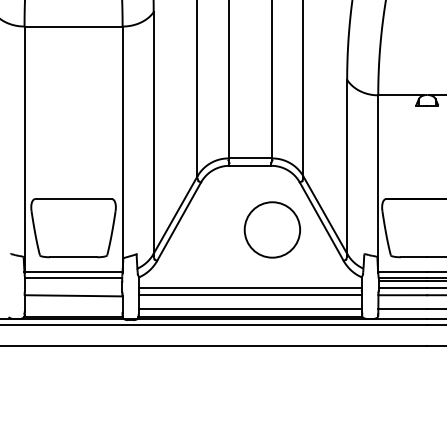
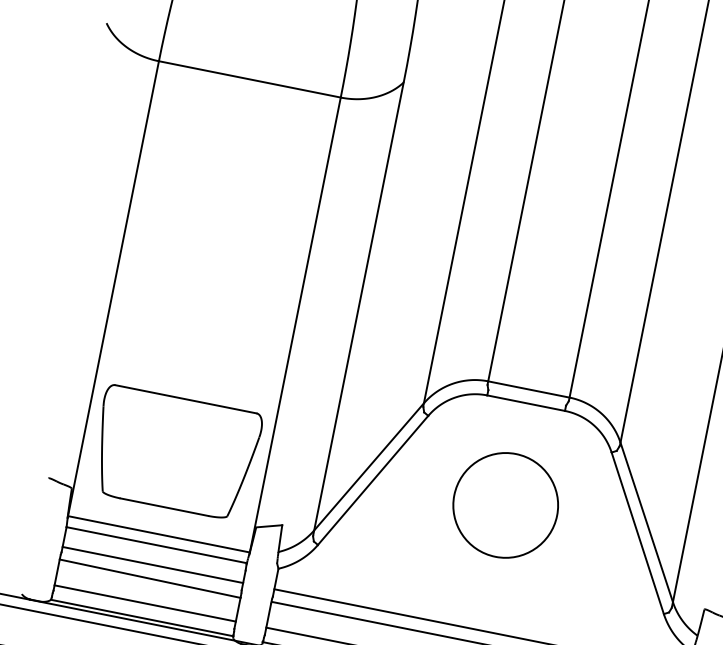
circle: (271, 229) -> (504, 504), moved
line: (73, 288) -> (152, 565), added
line: (73, 309) -> (144, 604), added

